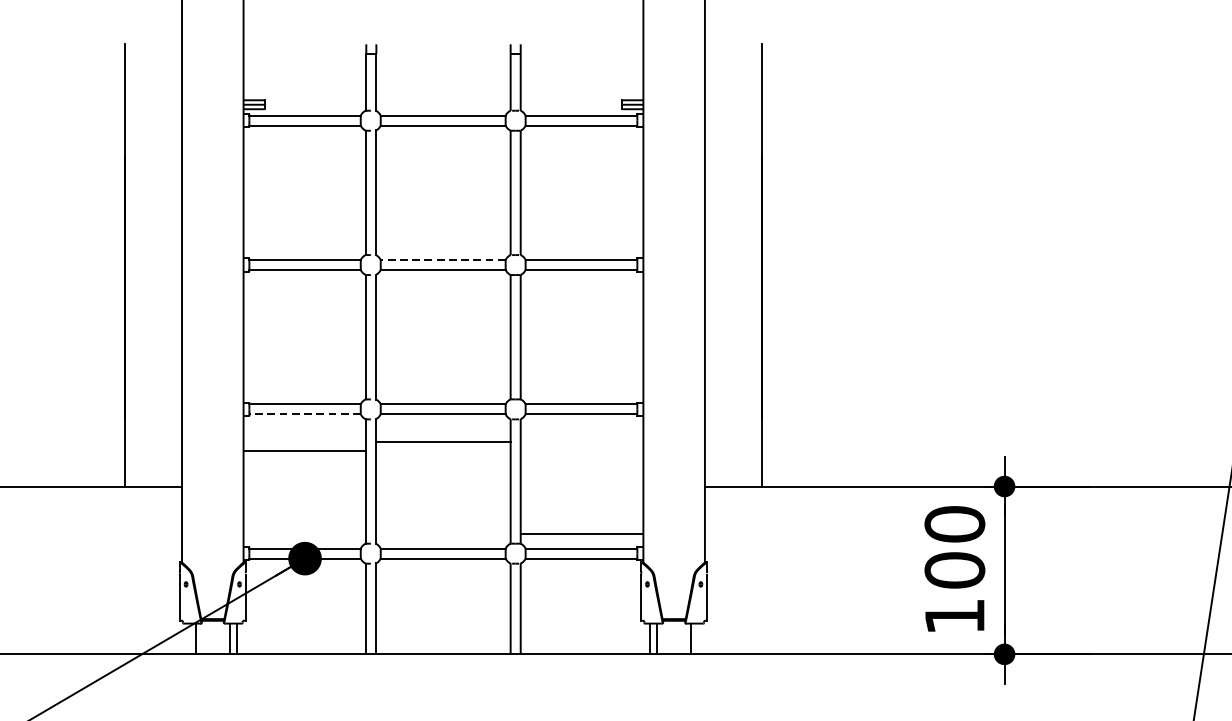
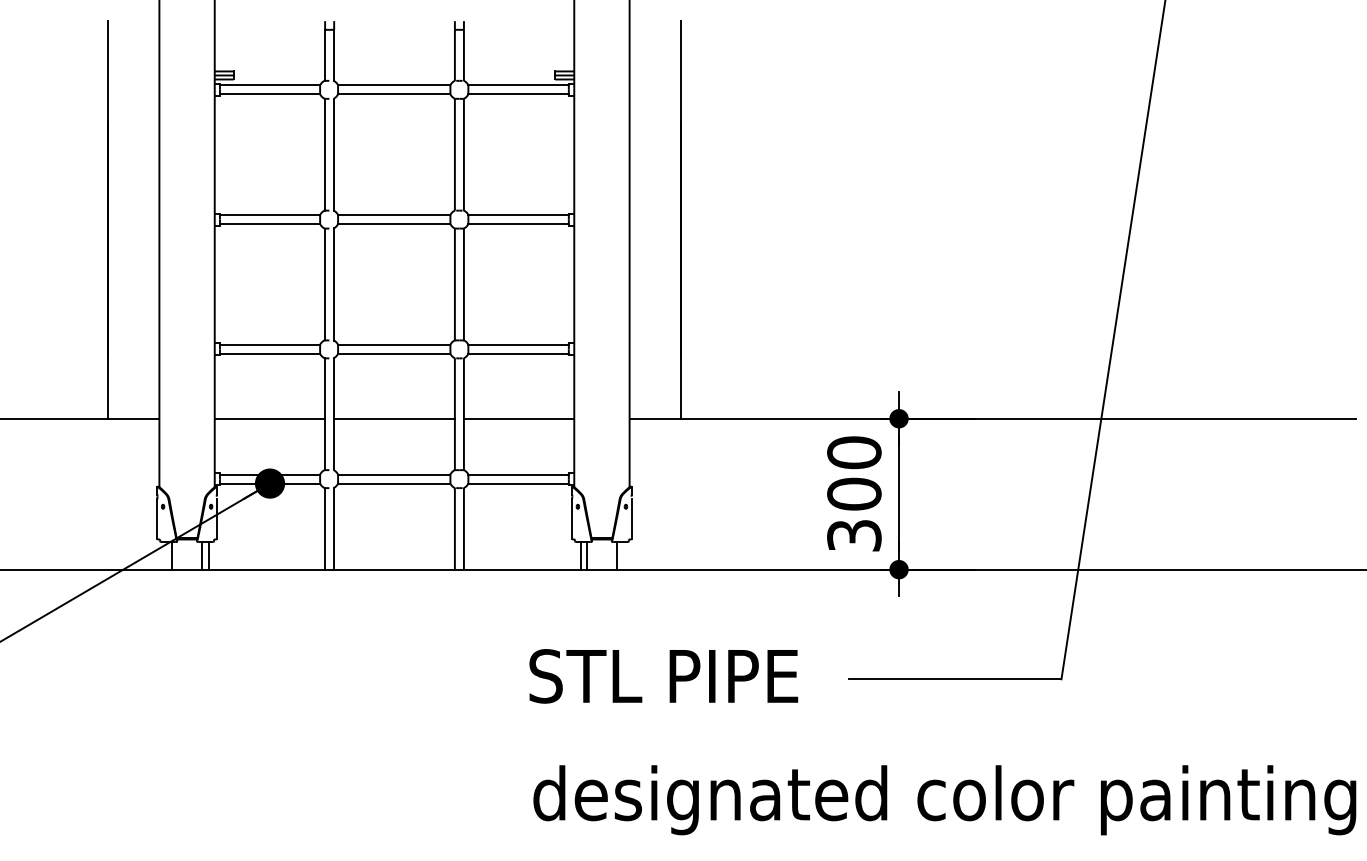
line: (442, 260) -> (393, 215), dashed -> solid
line: (304, 413) -> (269, 353), dashed -> solid
line: (443, 441) -> (394, 418), moved
line: (304, 450) -> (269, 418), moved
line: (581, 534) -> (518, 418), moved
text: (955, 616) -> (854, 535), 100 -> 300

